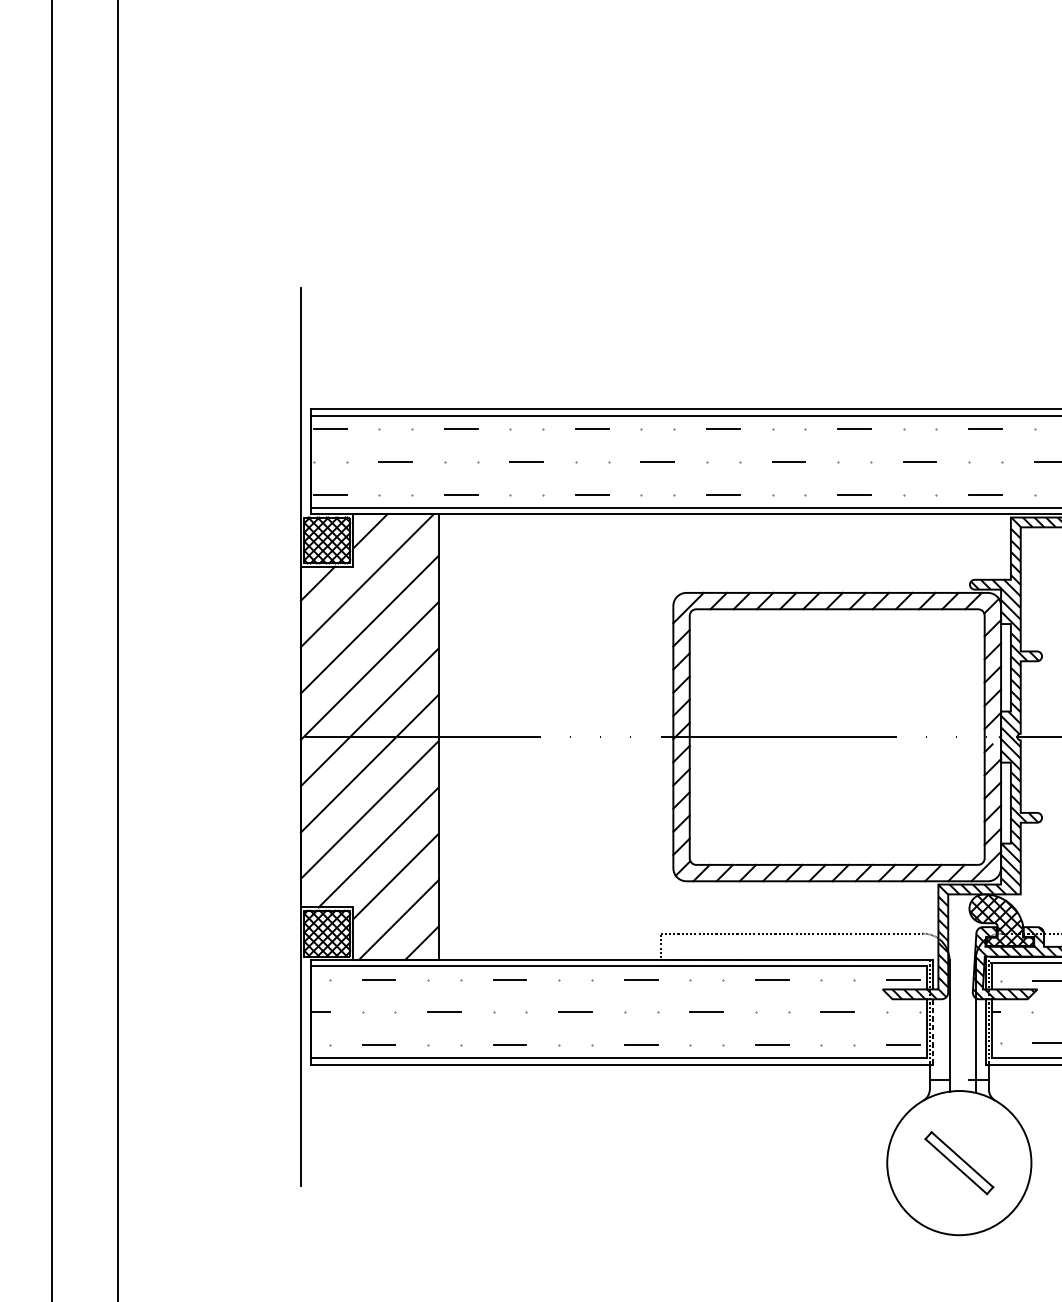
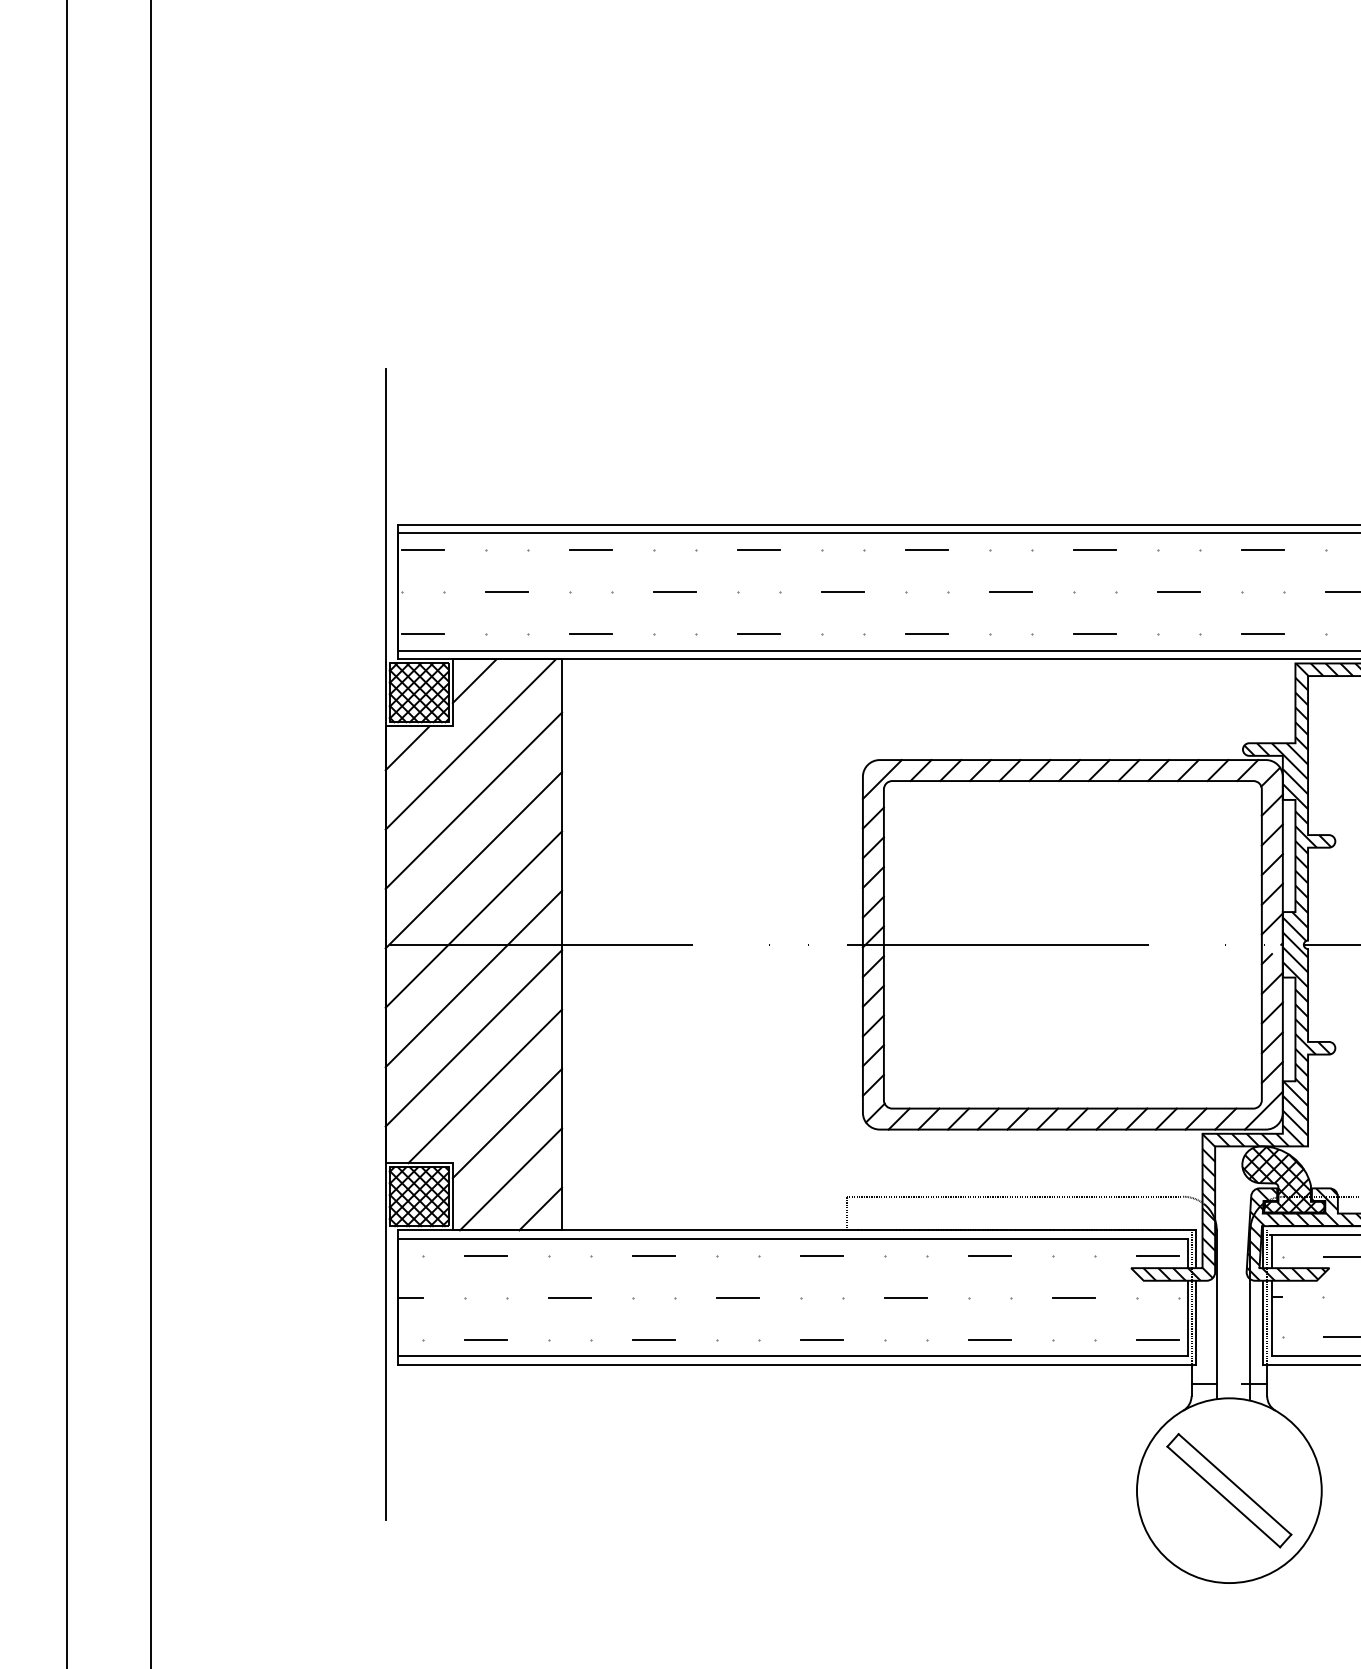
line: (933, 1031) -> (1196, 1322), dashed -> solid
part: (959, 1162) -> (1229, 1490), size x1.43

